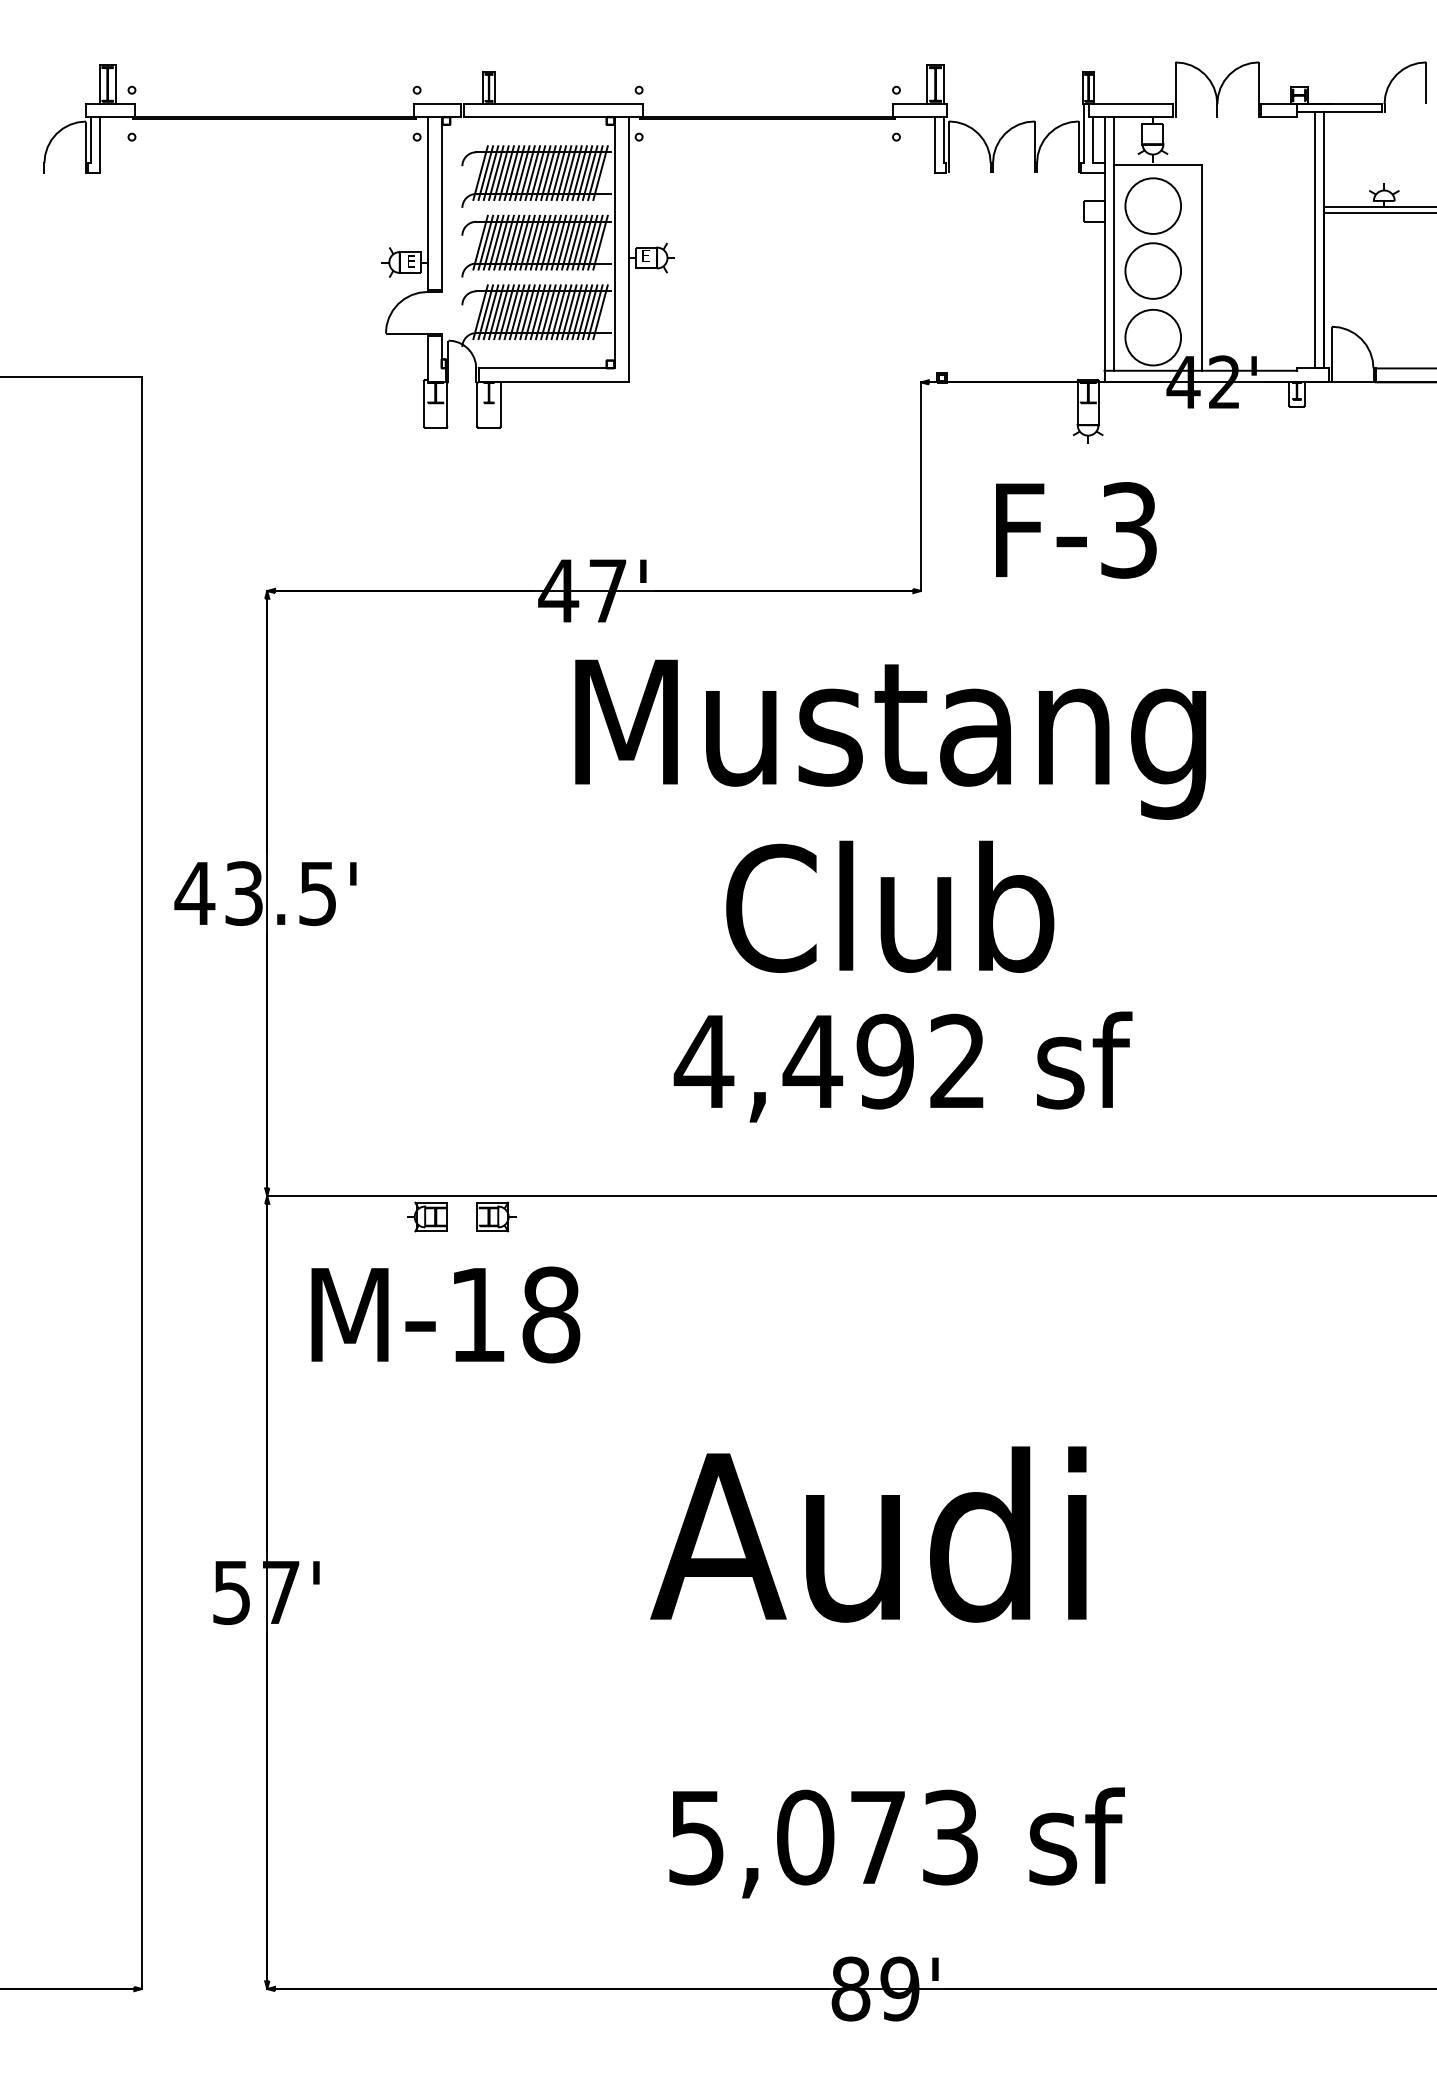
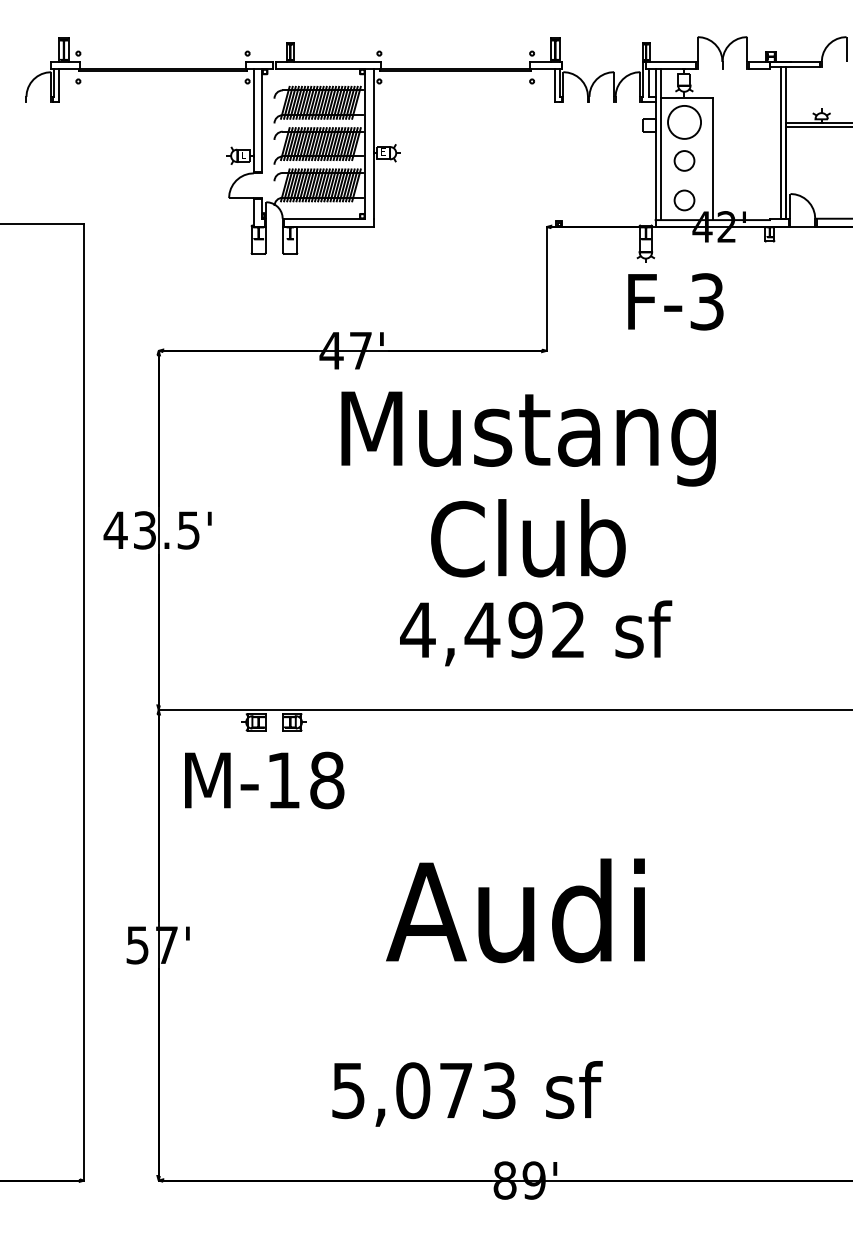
circle: (1153, 270) -> (684, 160), size x0.6
circle: (1153, 336) -> (684, 199), size x0.6
text: (1075, 529) -> (675, 301), moved
text: (897, 1842) -> (467, 1093), moved

